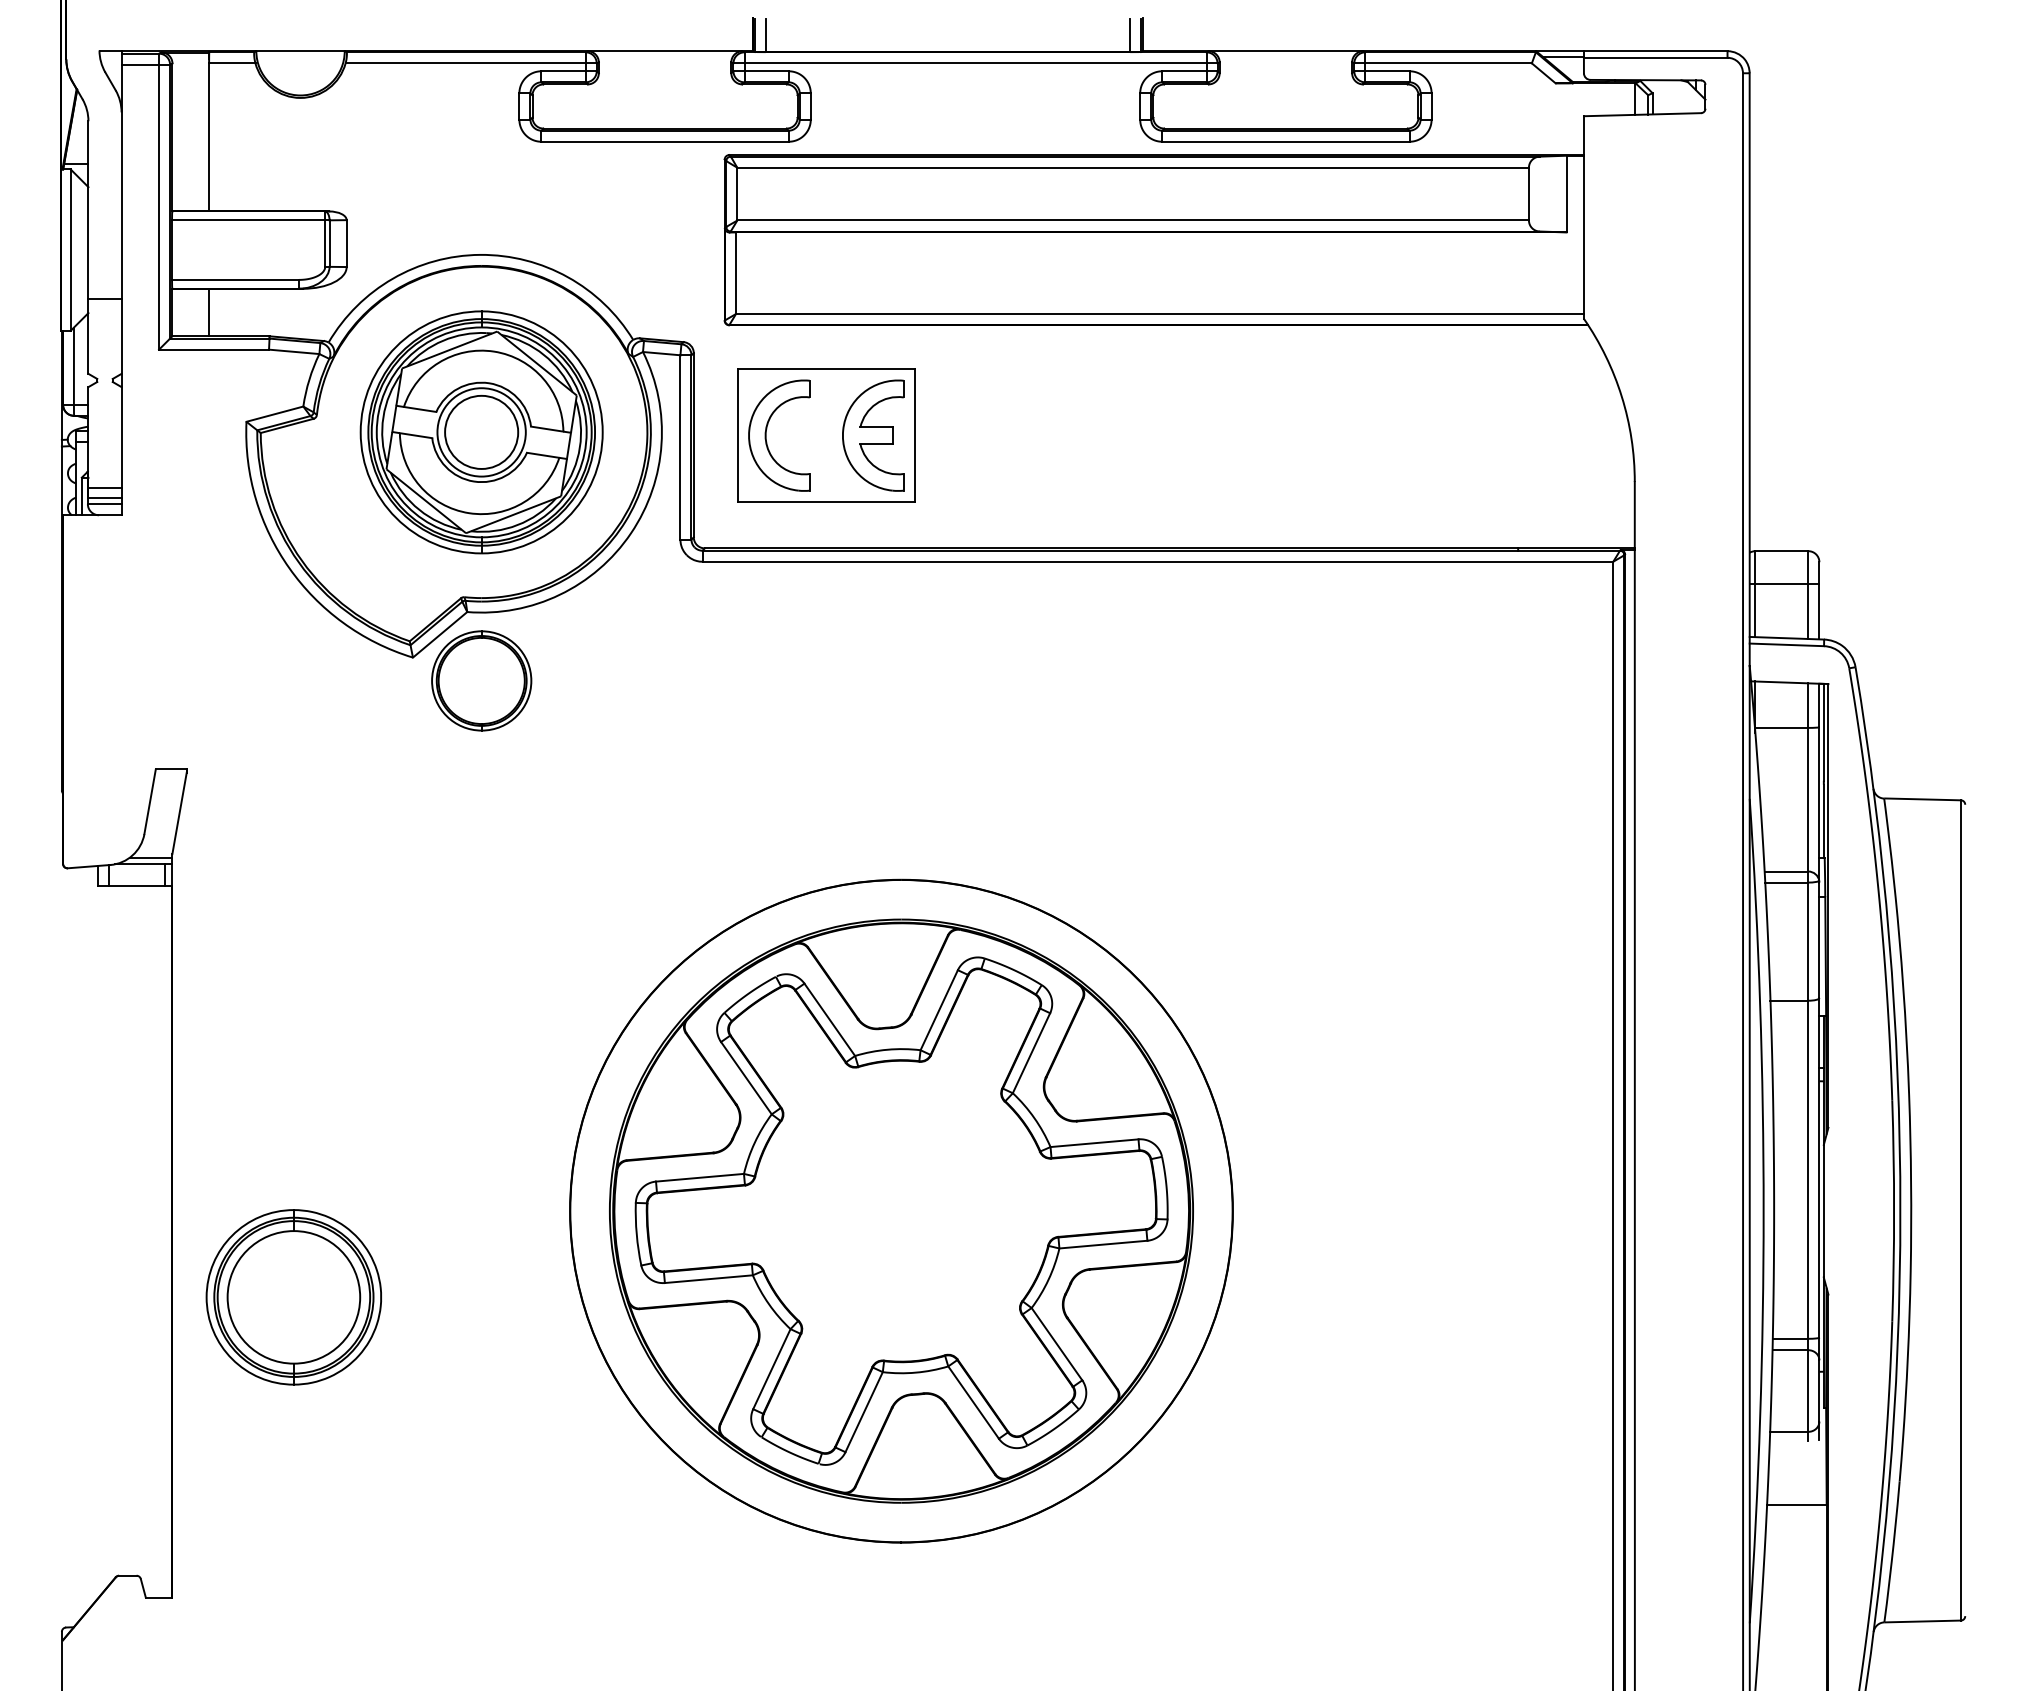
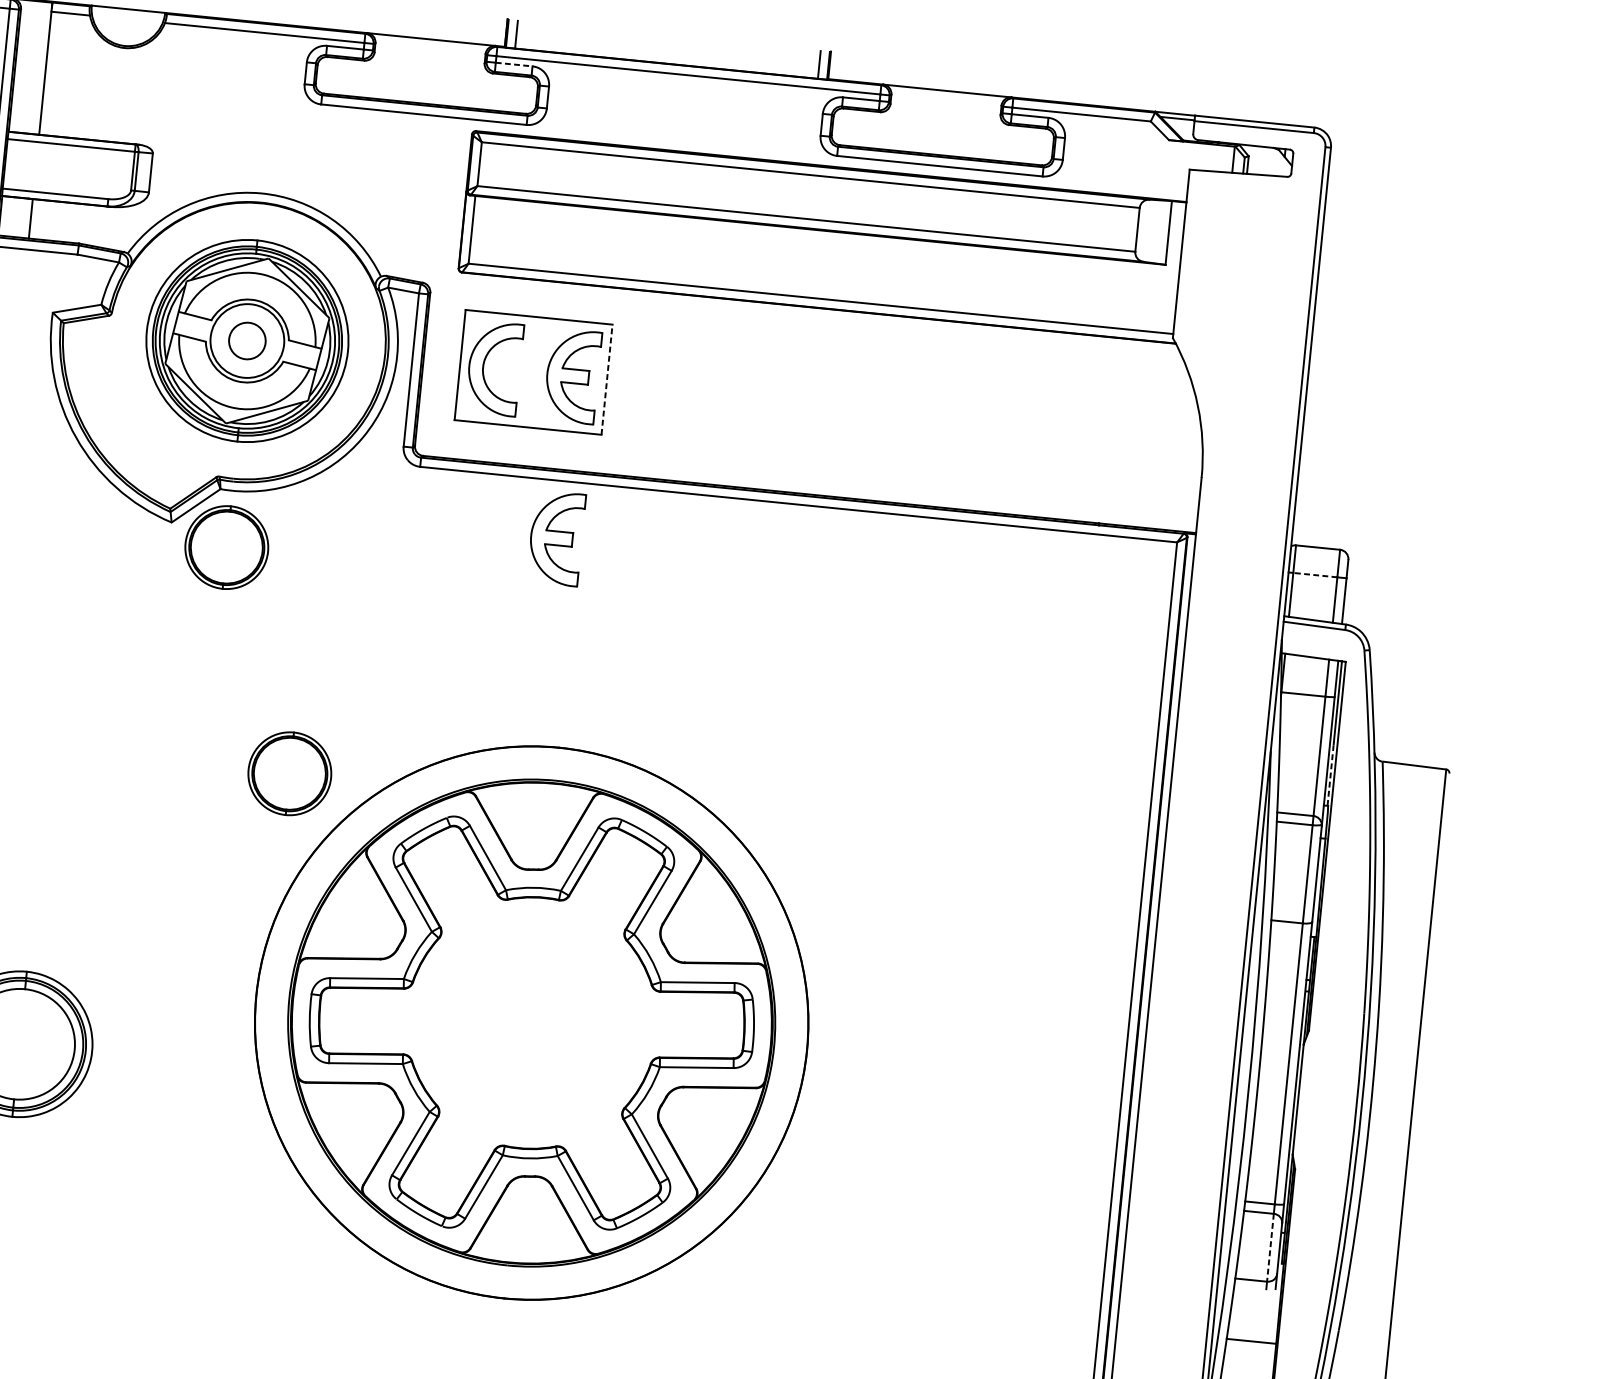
line: (767, 71) -> (514, 64), solid -> dashed
circle: (481, 431) -> (247, 340), size x0.6
line: (914, 435) -> (606, 379), solid -> dashed
line: (1781, 584) -> (1315, 575), solid -> dashed
part: (873, 630) -> (556, 538), added
line: (1823, 820) -> (1330, 774), solid -> dashed
part: (583, 942) -> (289, 773), added
line: (1808, 1391) -> (1270, 1248), solid -> dashed

